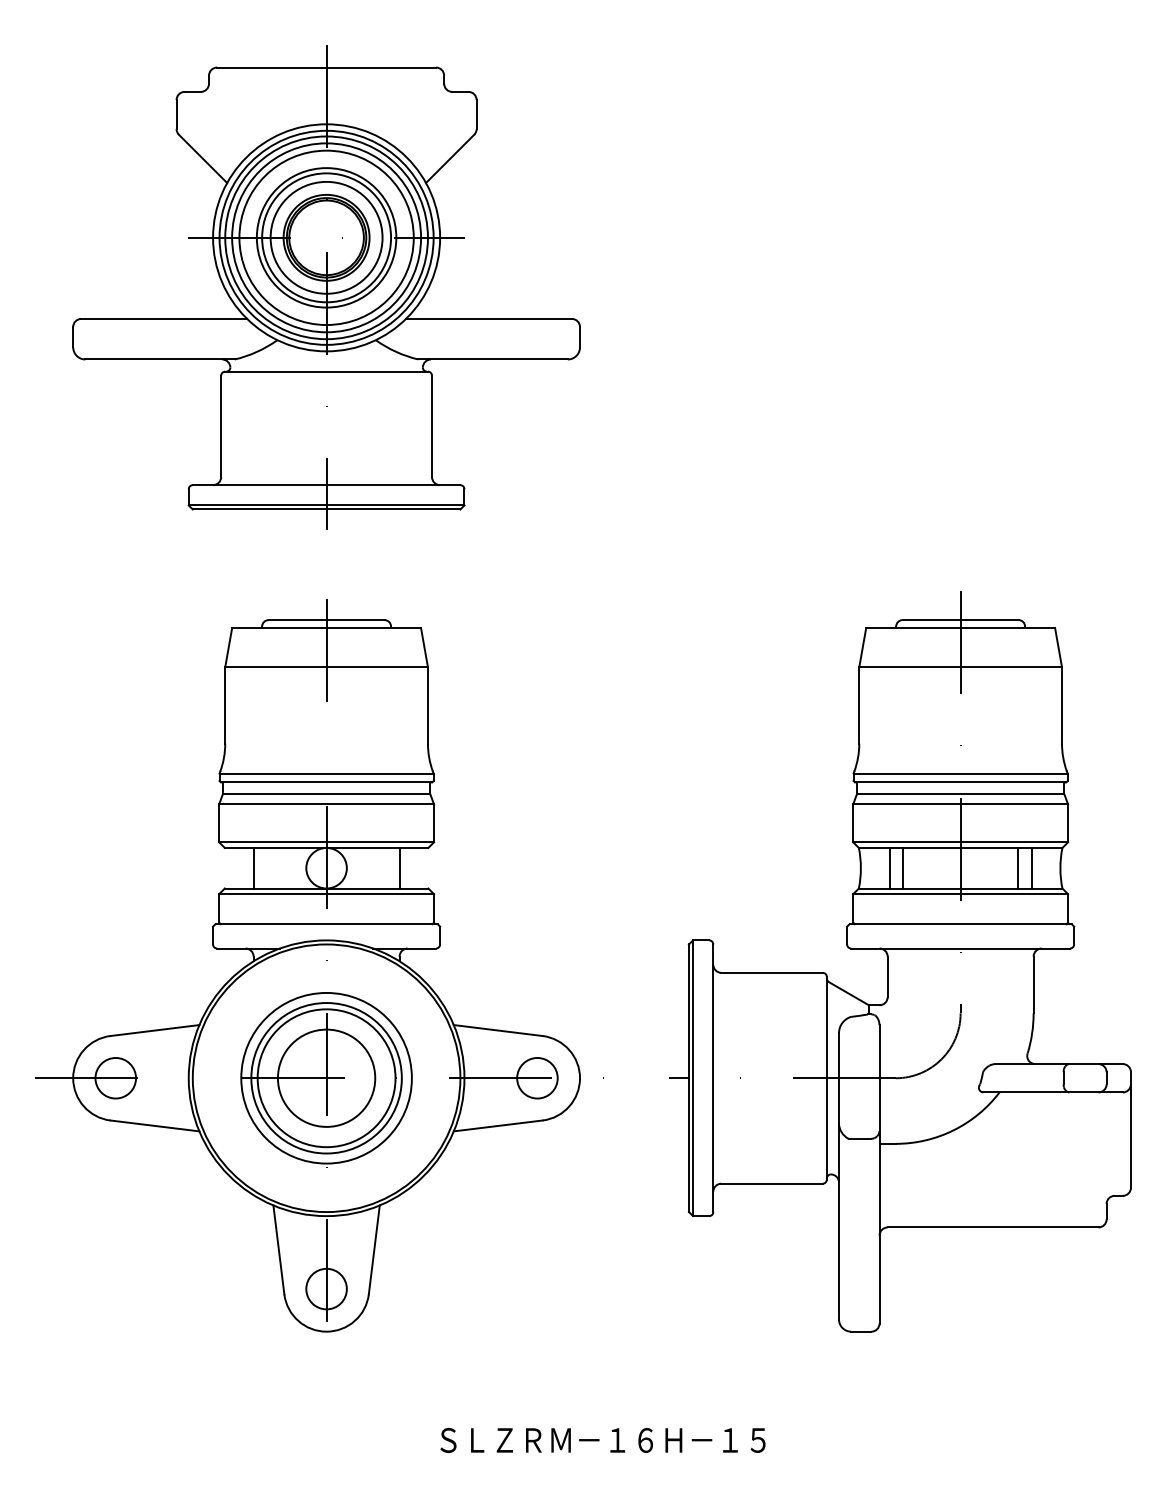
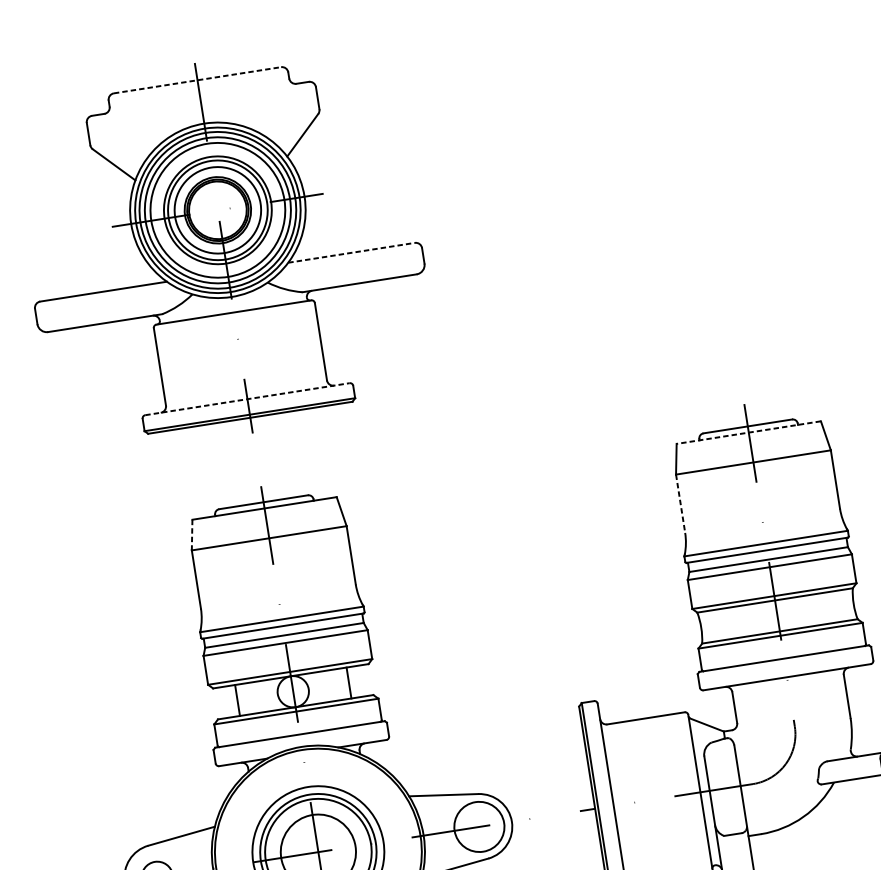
line: (327, 67) -> (198, 80), solid -> dashed
line: (488, 318) -> (351, 252), solid -> dashed
line: (326, 485) -> (247, 399), solid -> dashed
line: (960, 628) -> (748, 432), solid -> dashed
line: (228, 647) -> (191, 534), solid -> dashed
line: (859, 705) -> (680, 503), solid -> dashed
line: (889, 867) -> (723, 623), removed
line: (902, 867) -> (733, 622), removed
line: (1018, 867) -> (821, 608), removed
line: (1031, 867) -> (831, 606), removed
circle: (537, 1077) -> (479, 826), size x1.6

